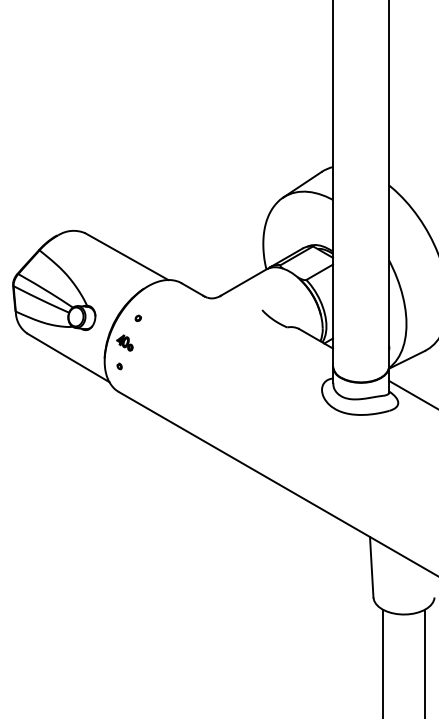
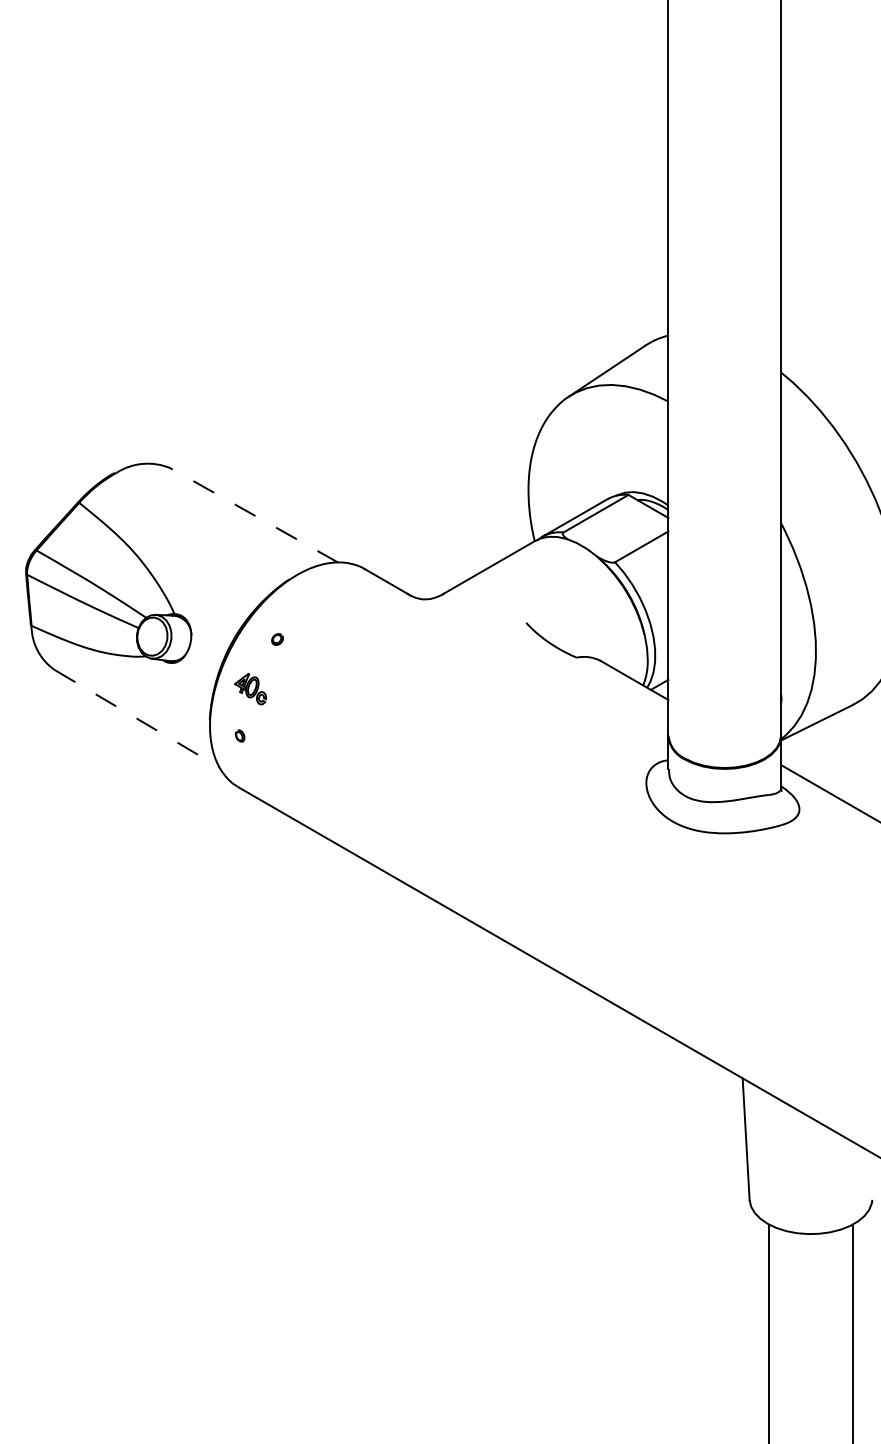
line: (126, 256) -> (253, 515), solid -> dashed
line: (68, 357) -> (137, 717), solid -> dashed

